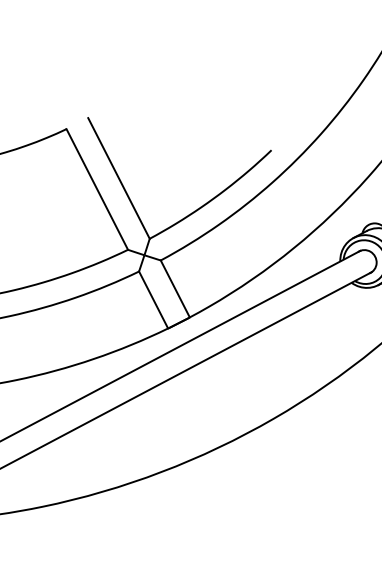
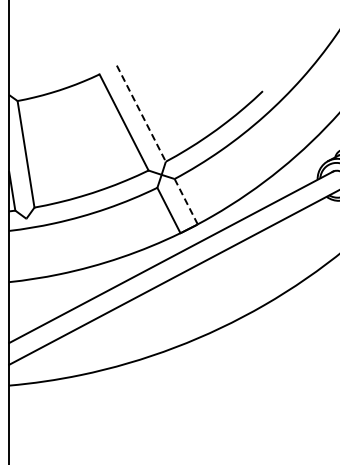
line: (119, 178) -> (141, 113), solid -> dashed
line: (175, 289) -> (186, 202), solid -> dashed

